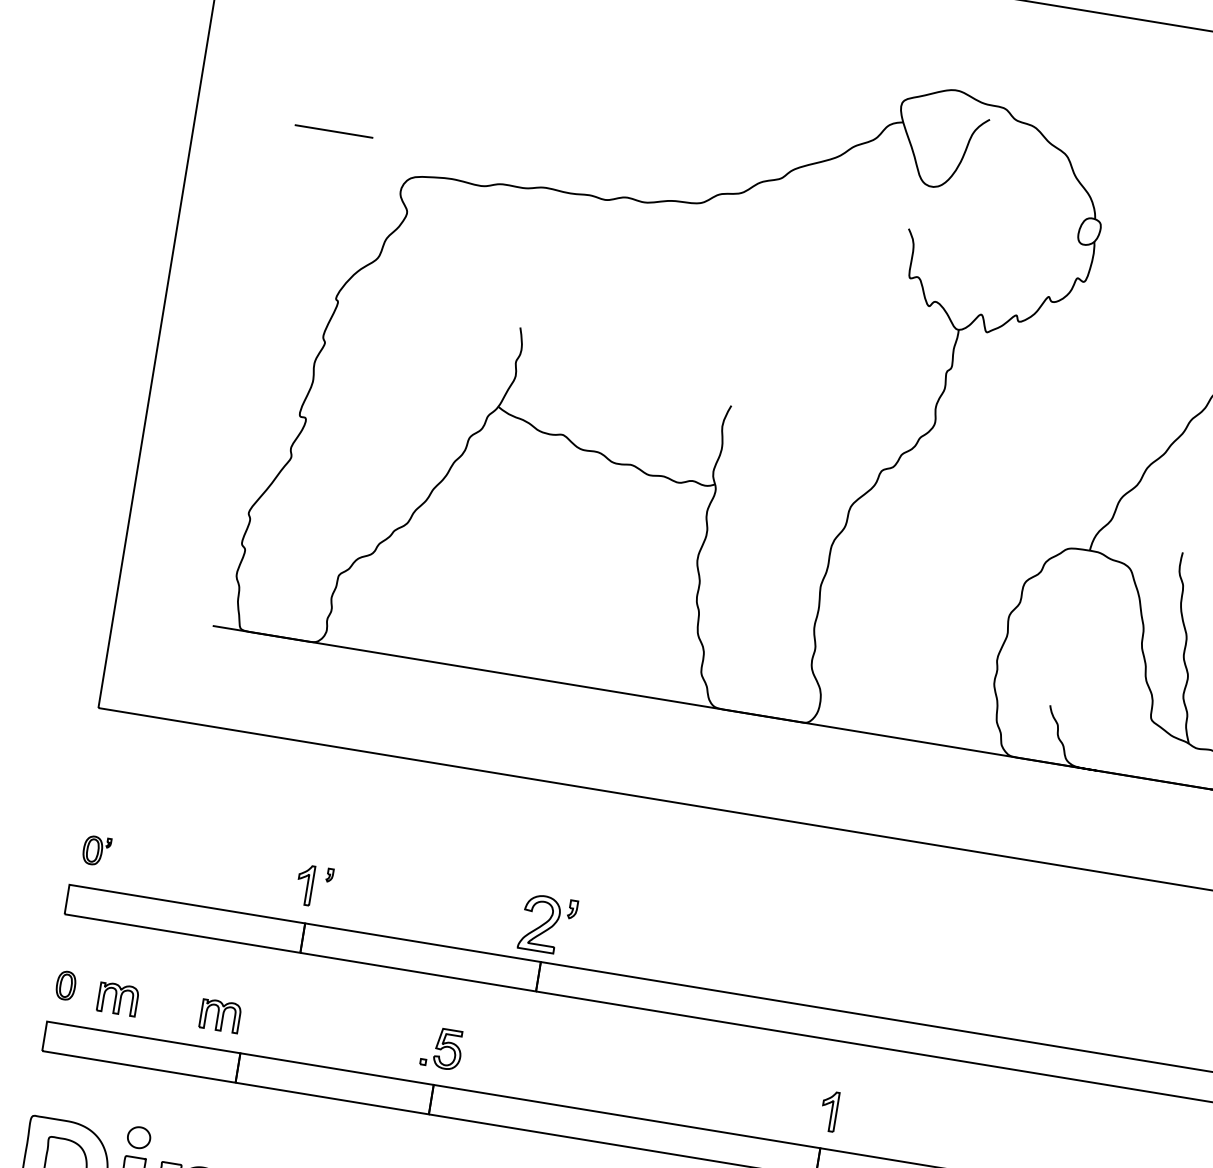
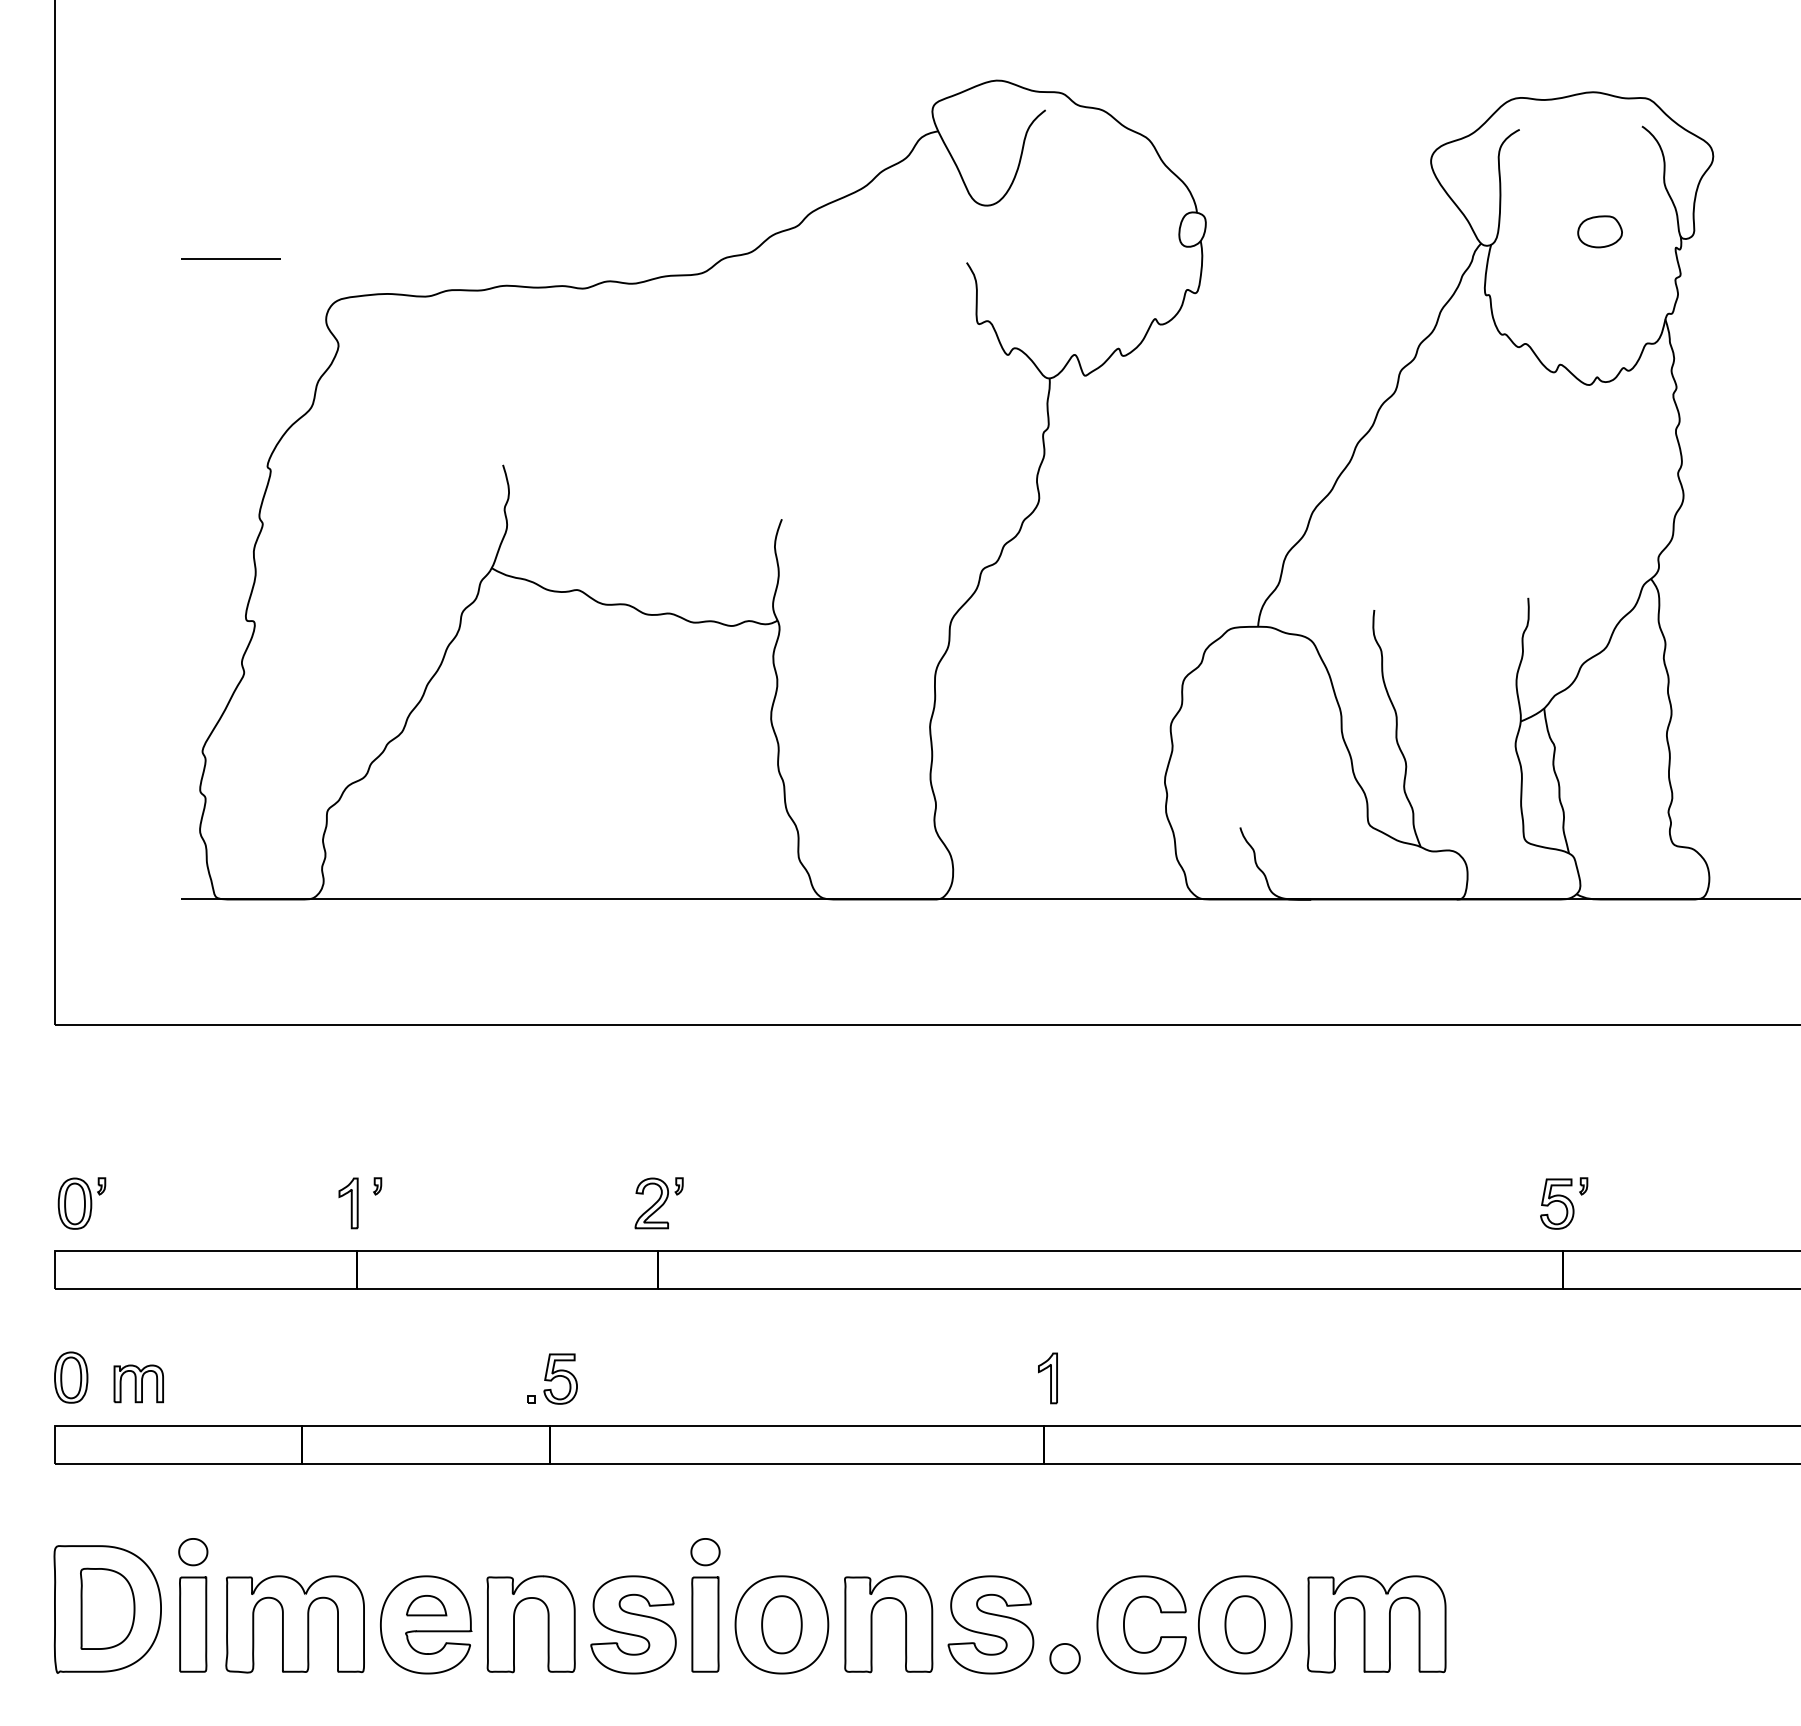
part: (96, 850) -> (81, 1203), size x1.43
part: (547, 924) -> (658, 1203), size x0.71
part: (66, 985) -> (71, 1377), size x1.43
part: (220, 1015) -> (269, 1383), removed

